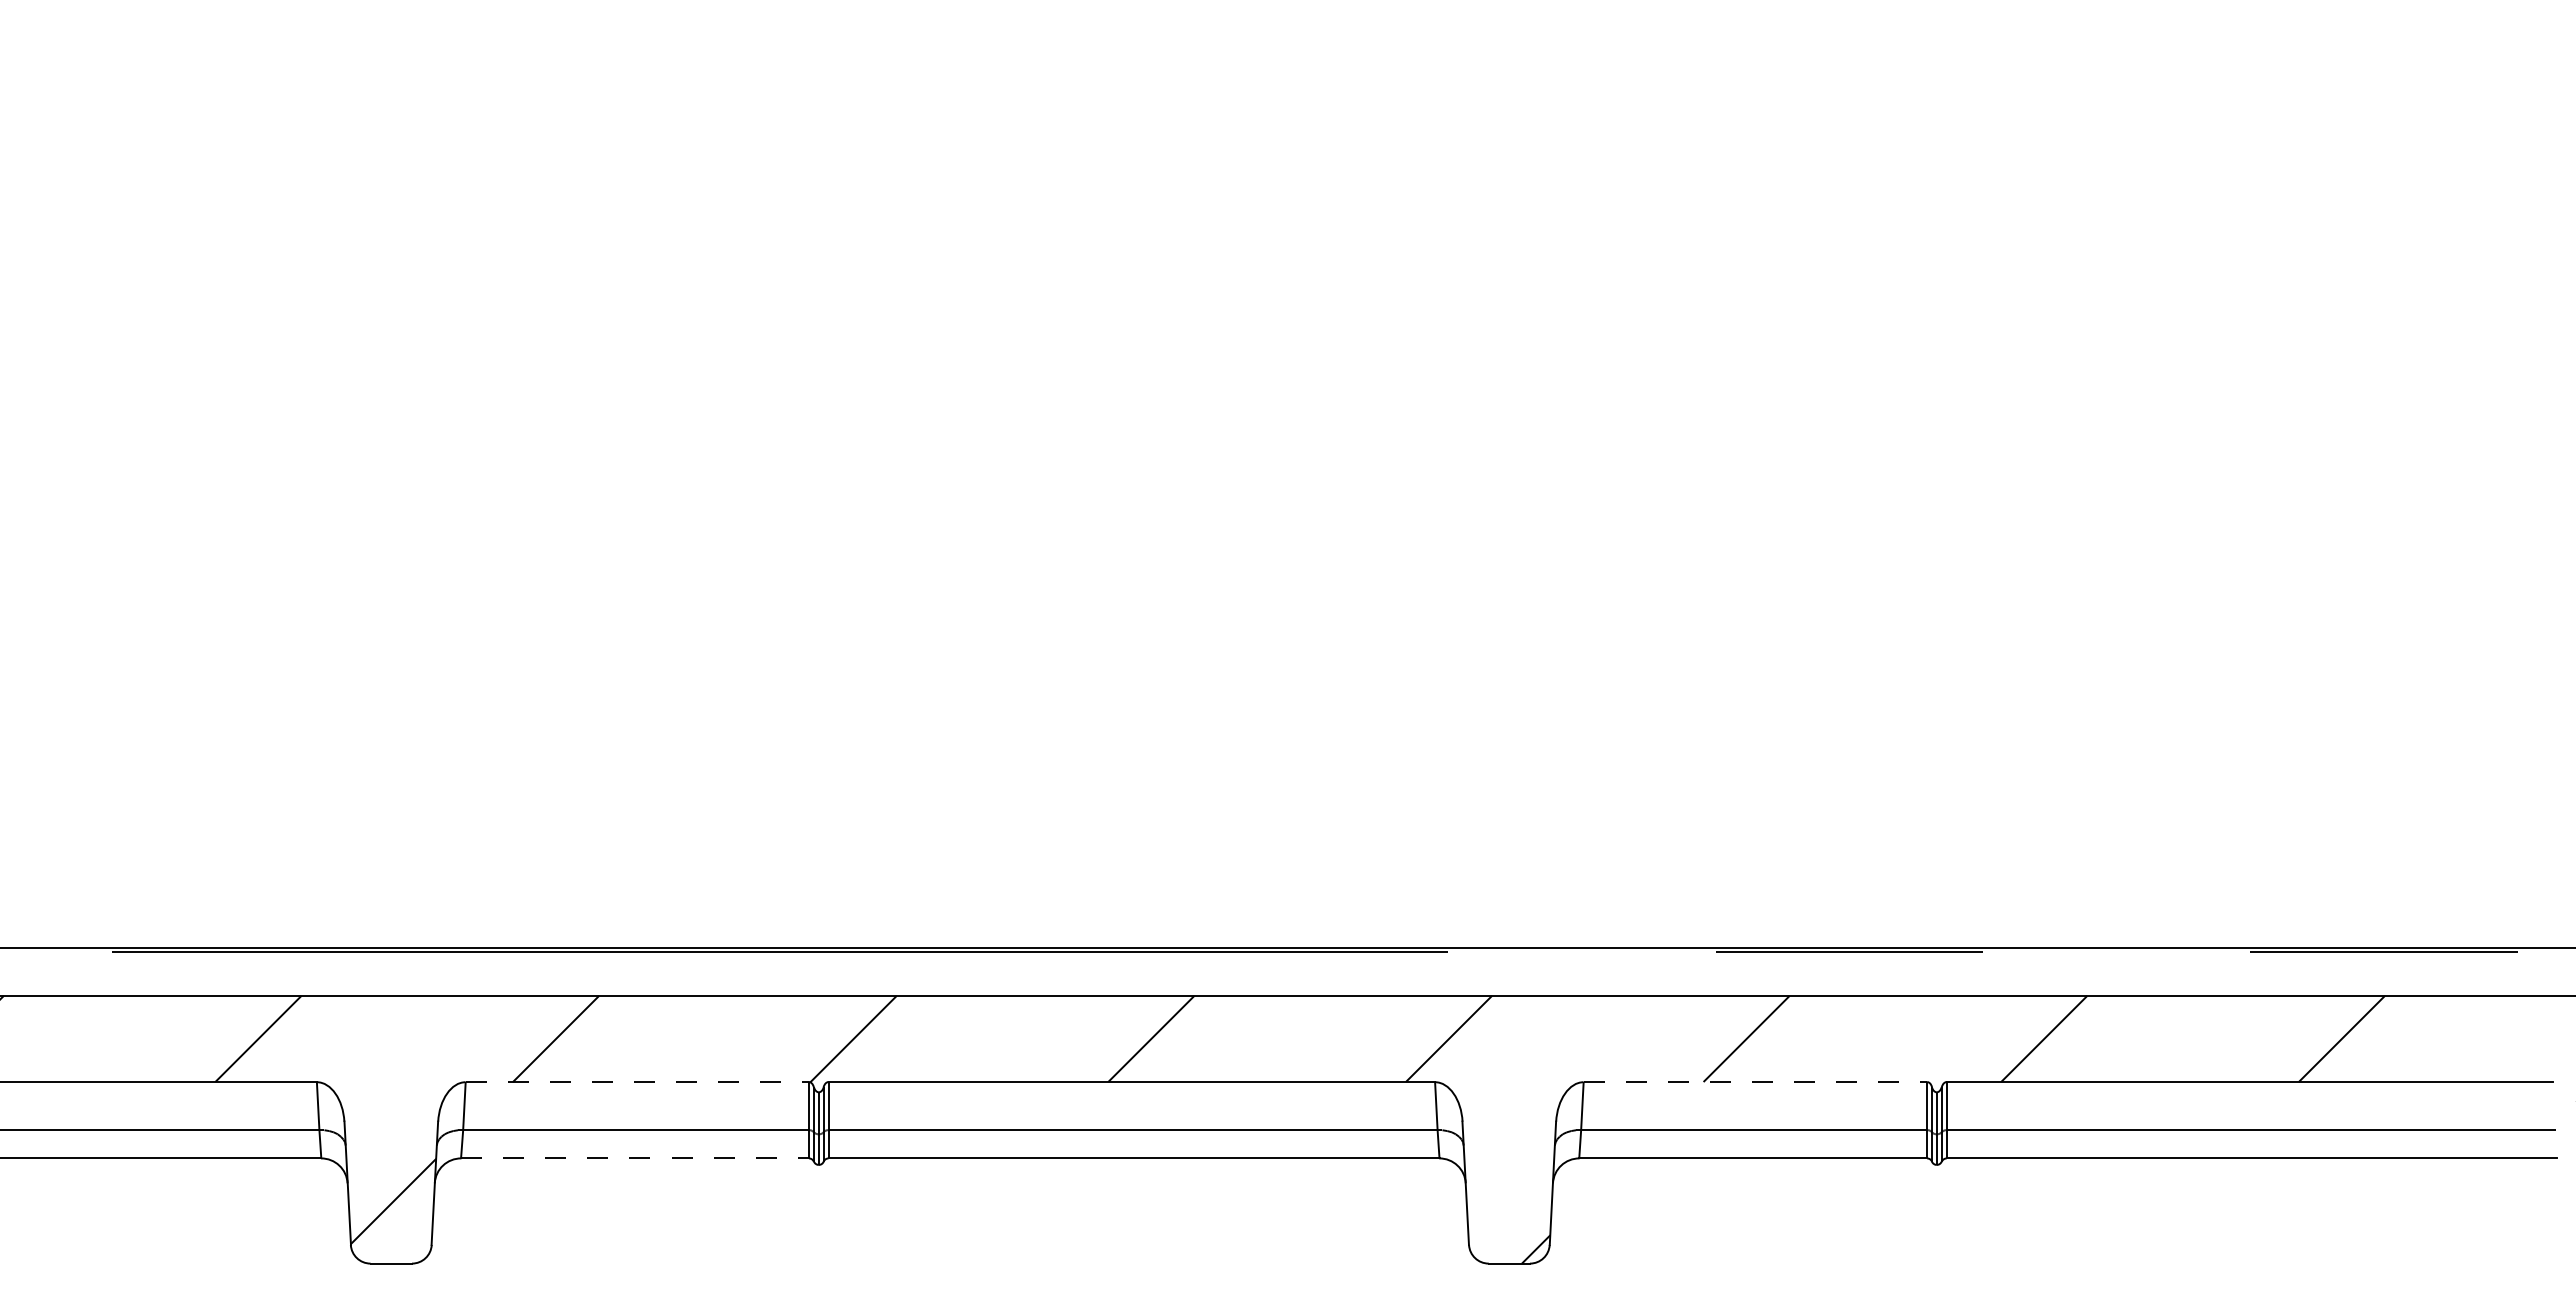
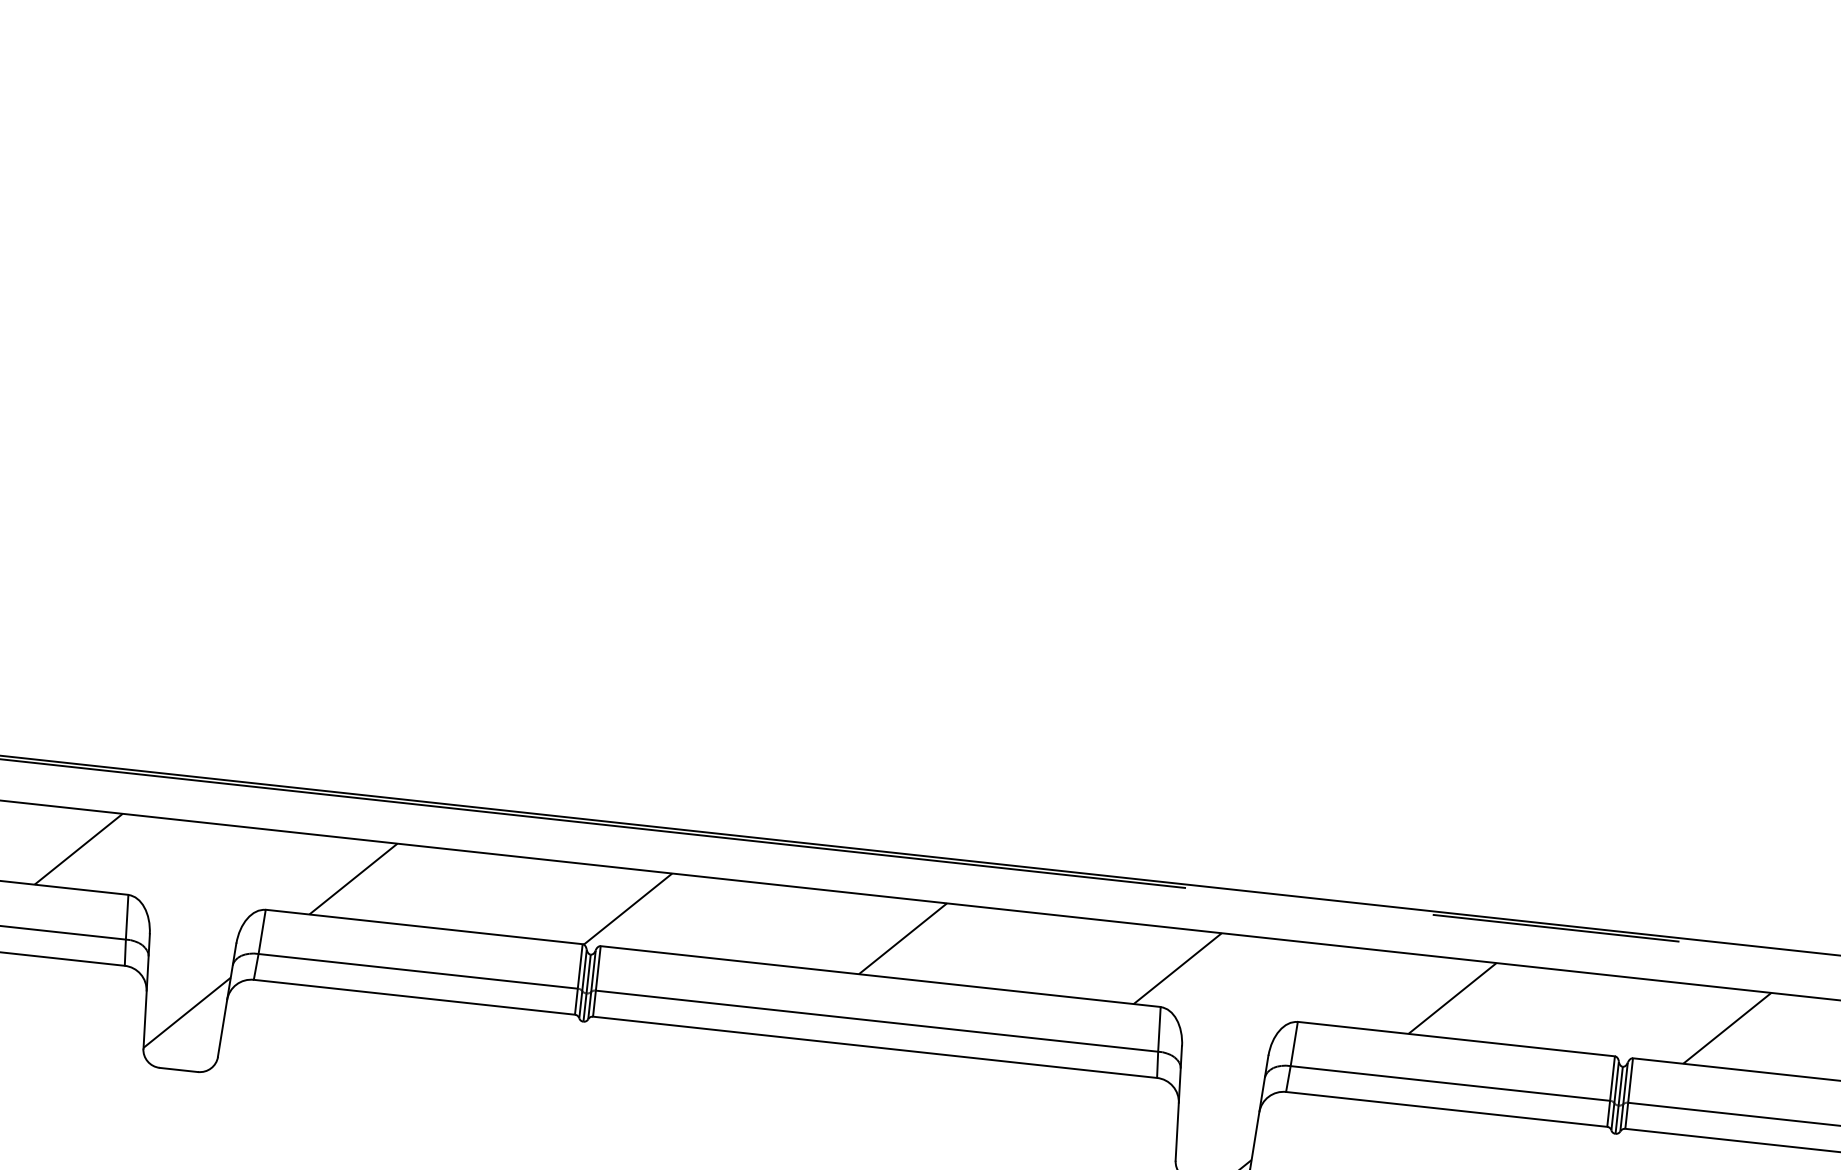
line: (637, 1082) -> (424, 927), dashed -> solid
line: (1755, 1082) -> (1456, 1039), dashed -> solid
line: (635, 1158) -> (414, 997), dashed -> solid

